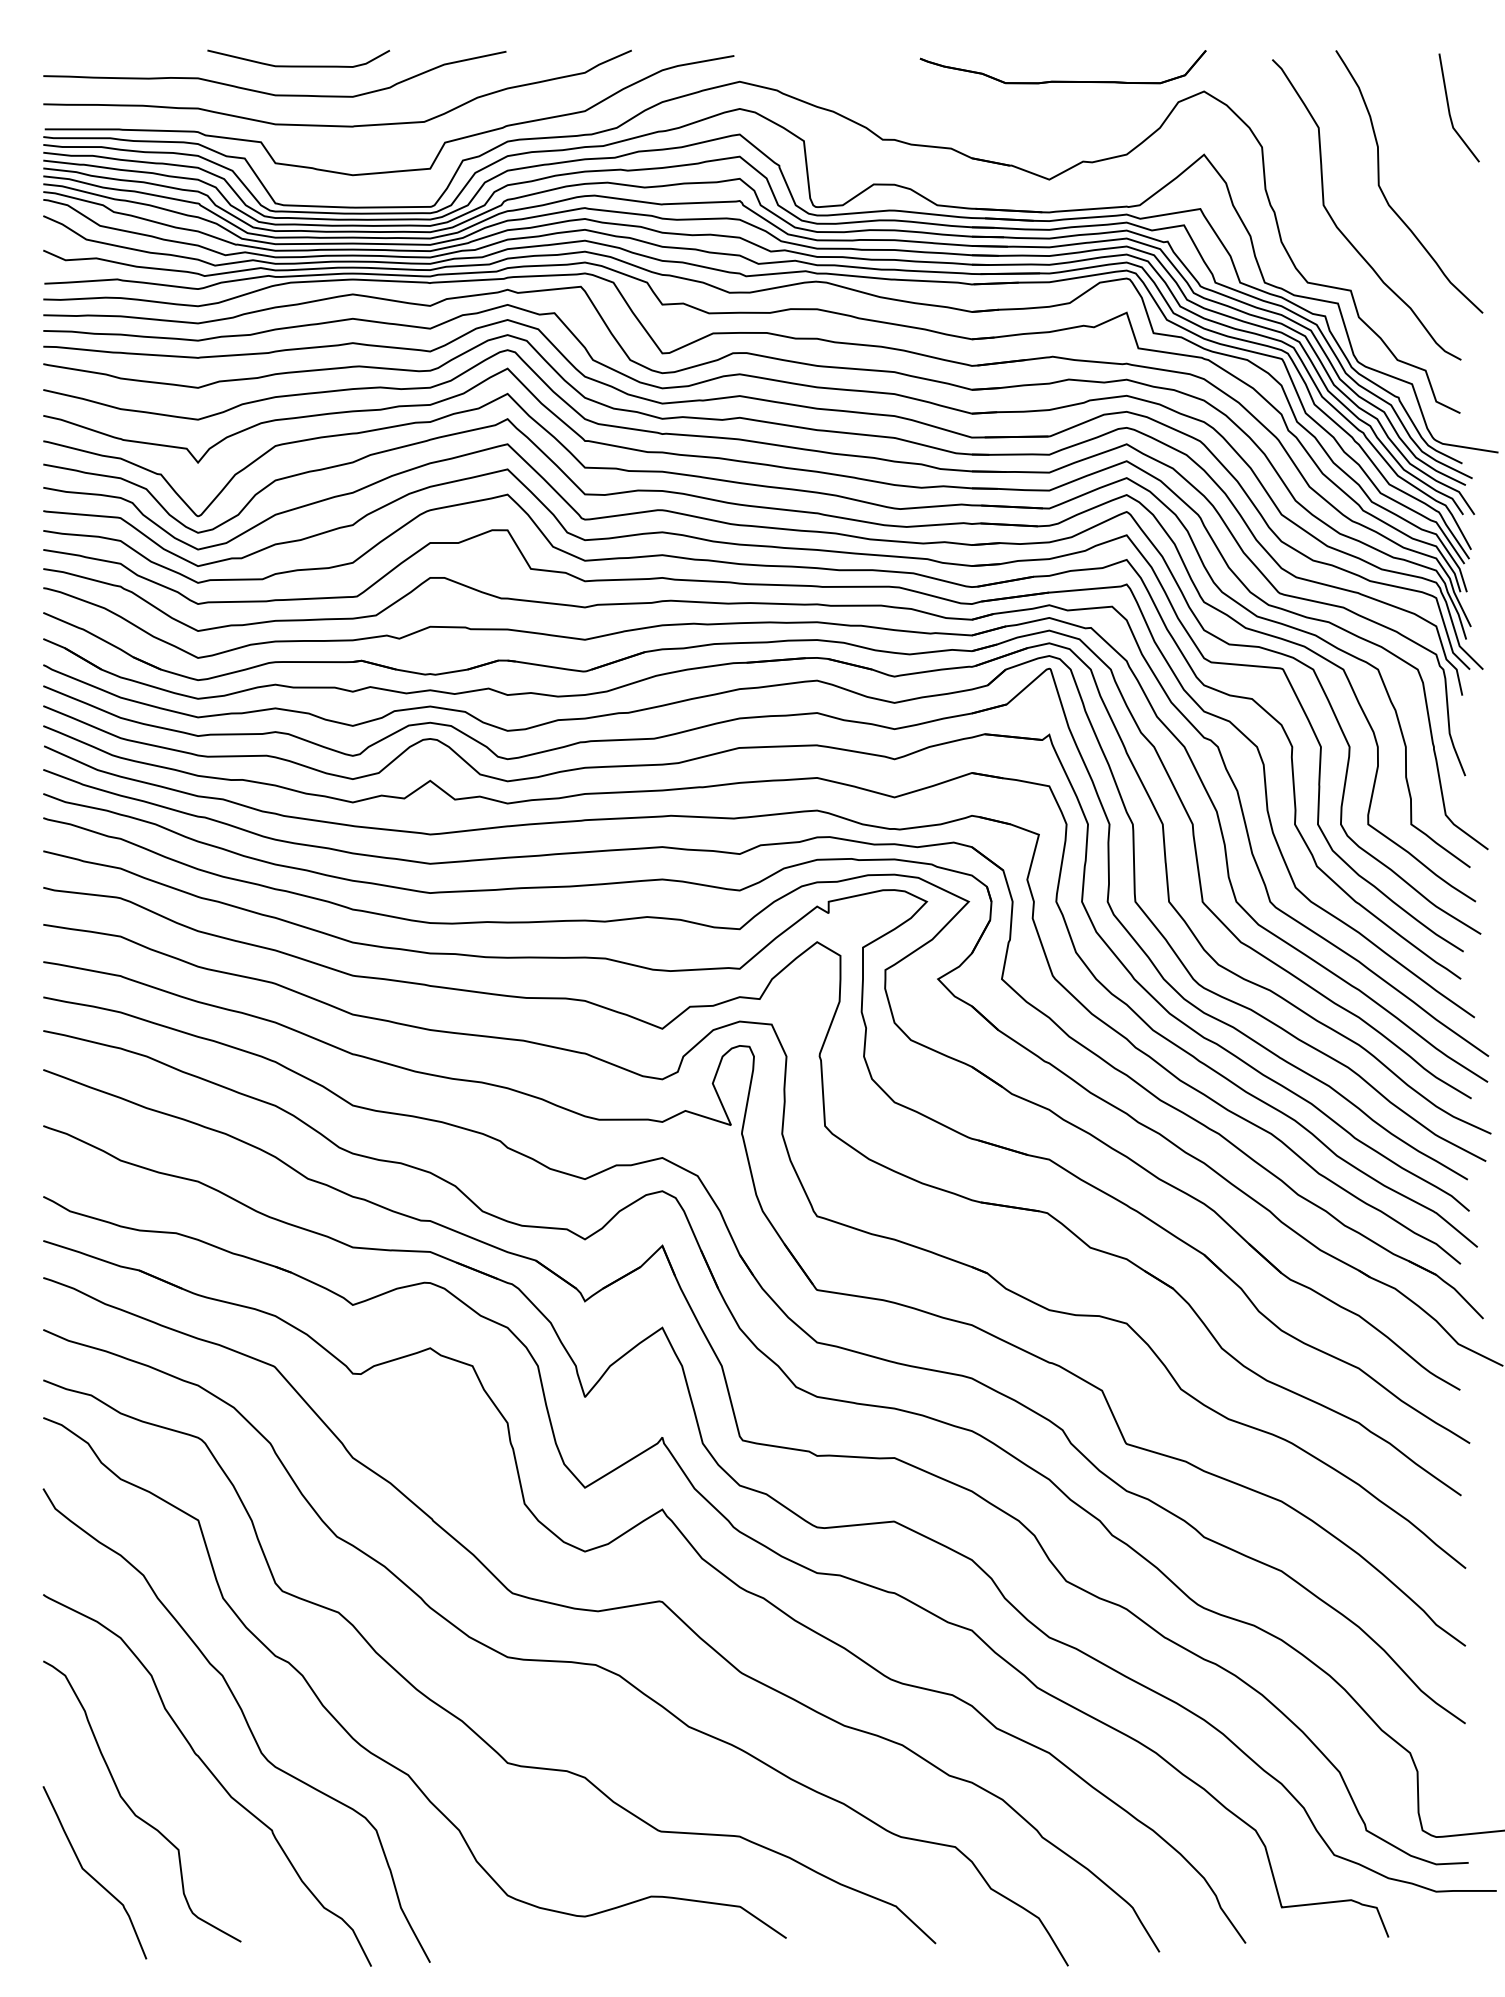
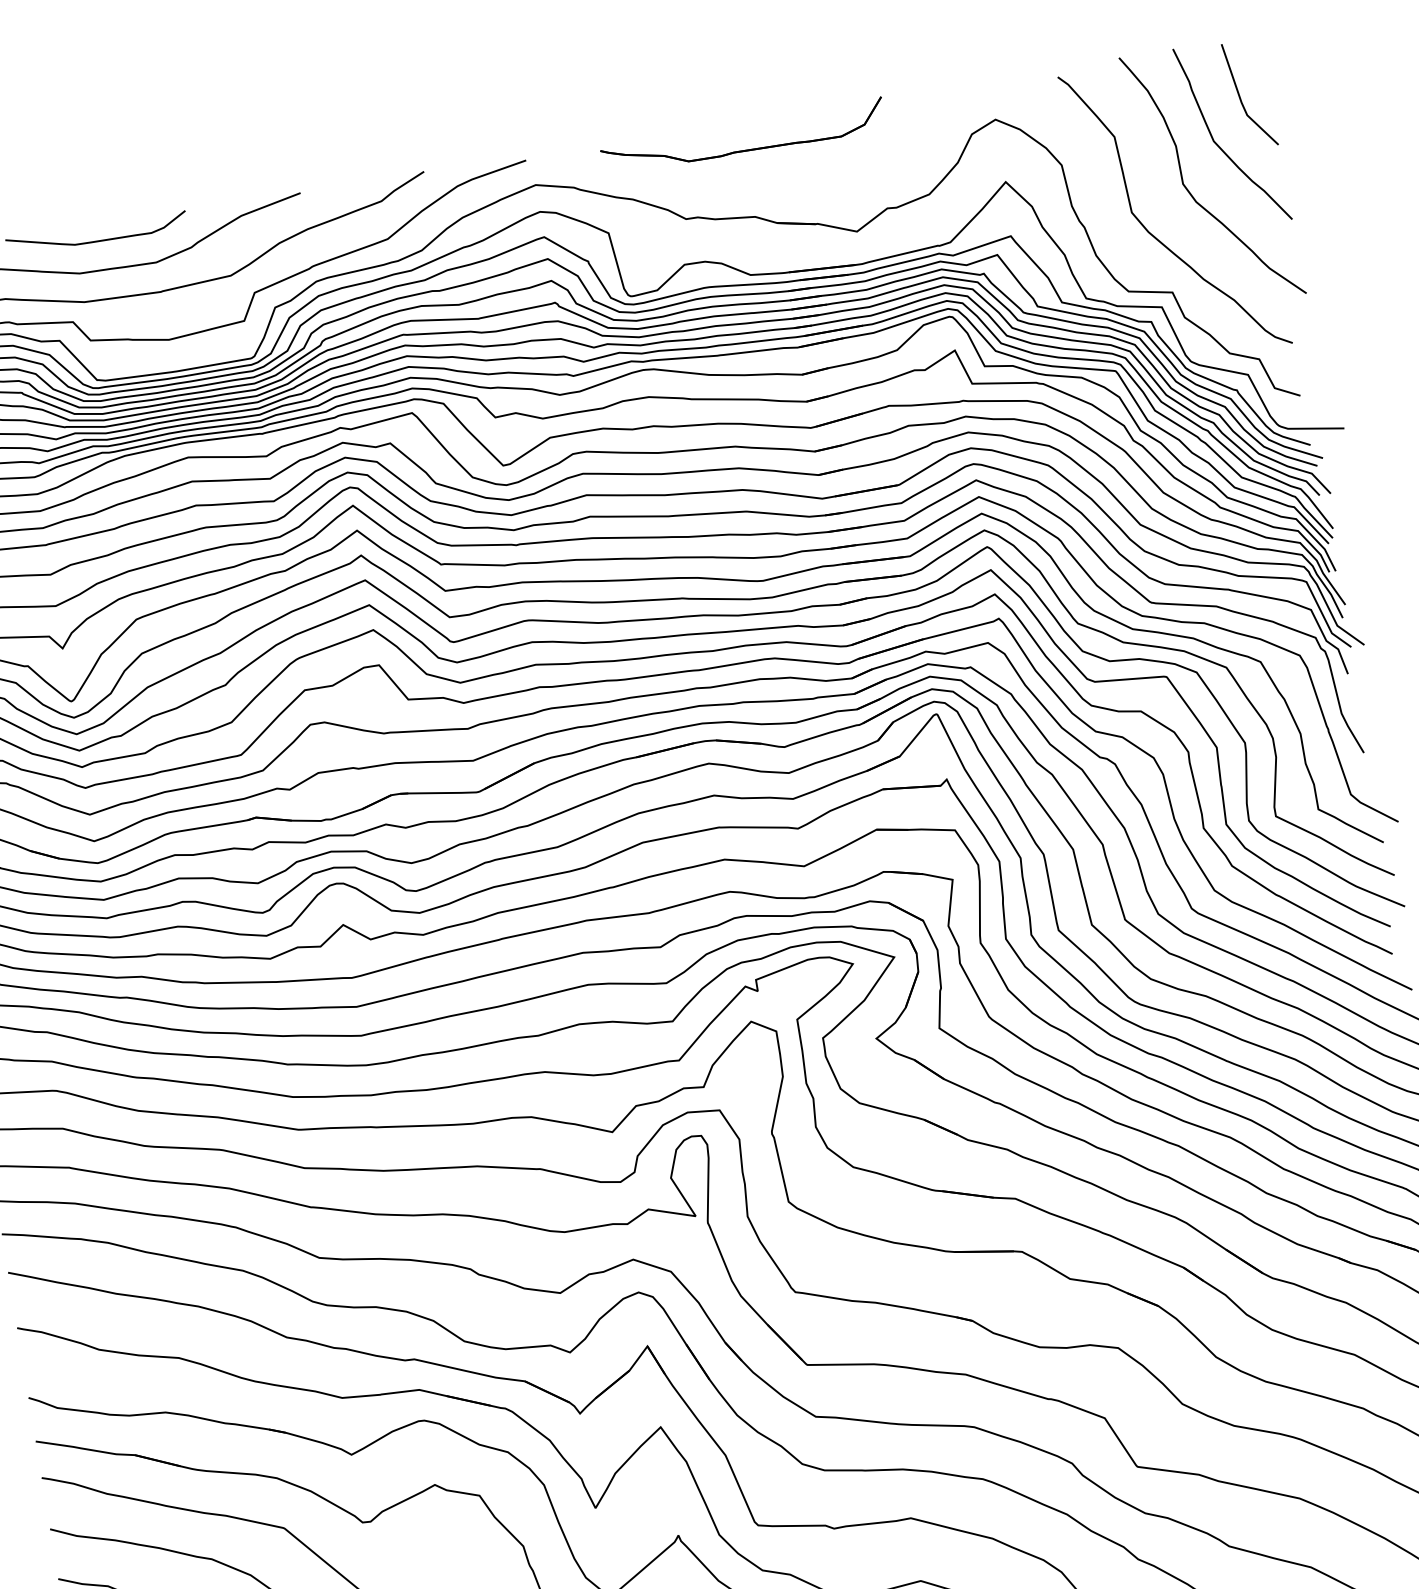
part: (1062, 80) -> (744, 149), moved
curve: (1420, 152) -> (1218, 144), added

